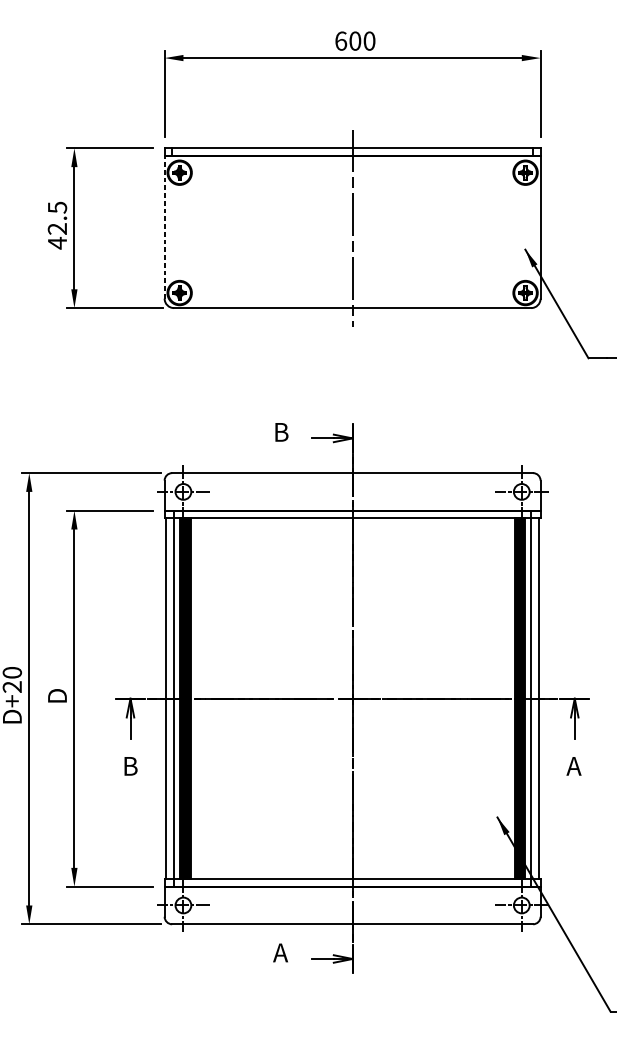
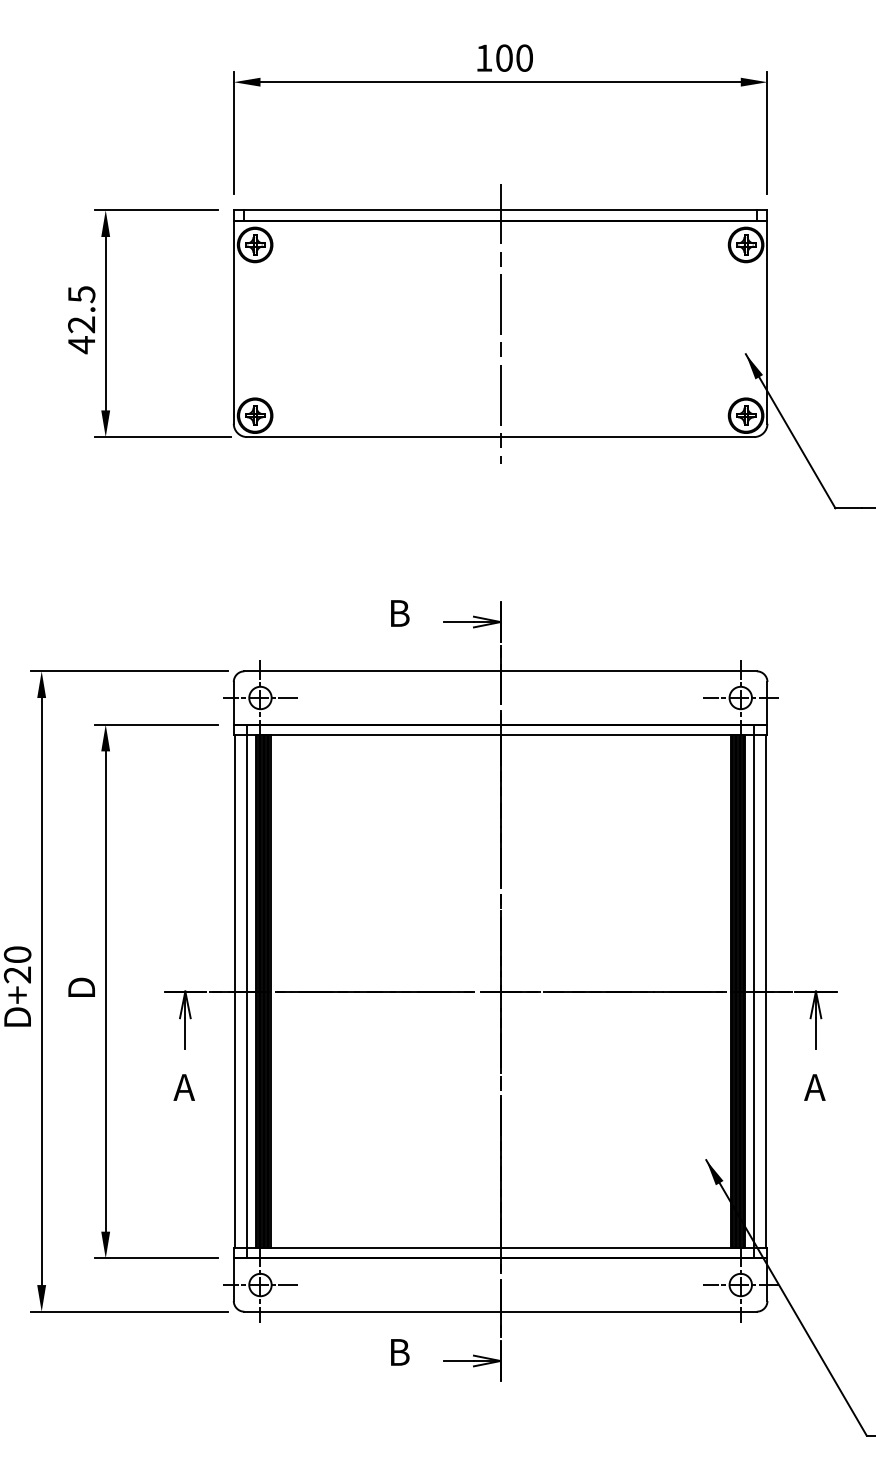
text: (341, 40) -> (484, 57), 600 -> 100
line: (164, 226) -> (233, 321), dashed -> solid
text: (129, 766) -> (184, 1087), B -> A
text: (280, 953) -> (398, 1352), A -> B

